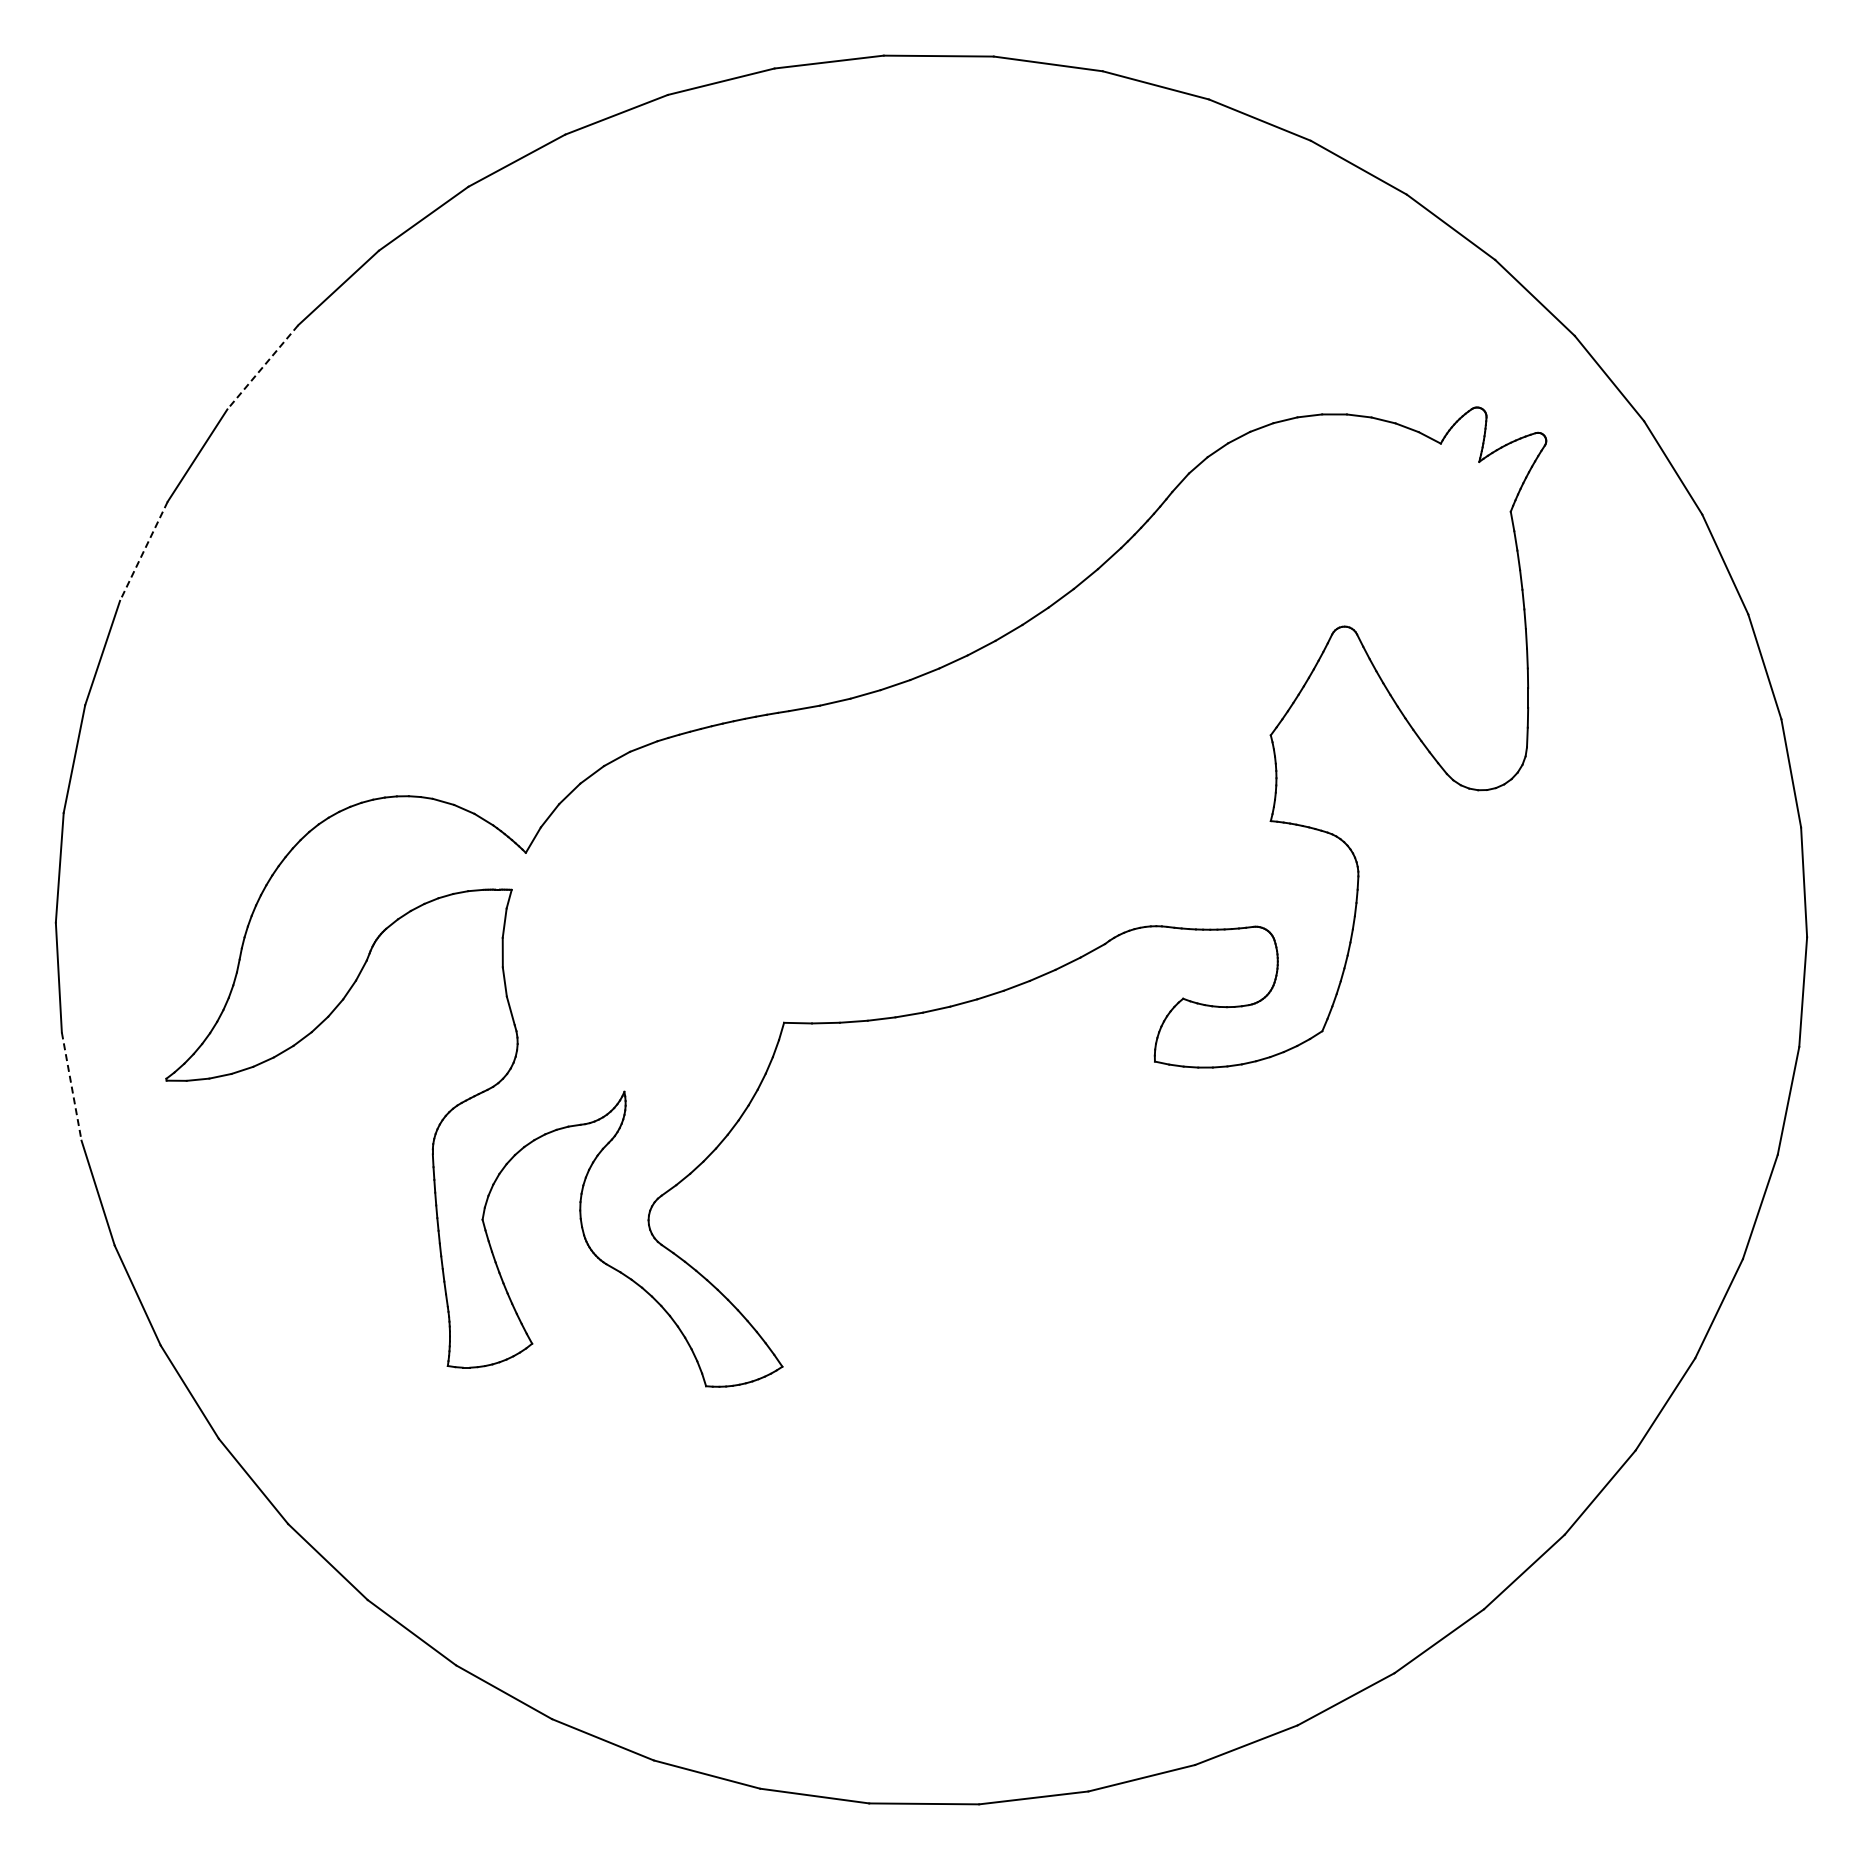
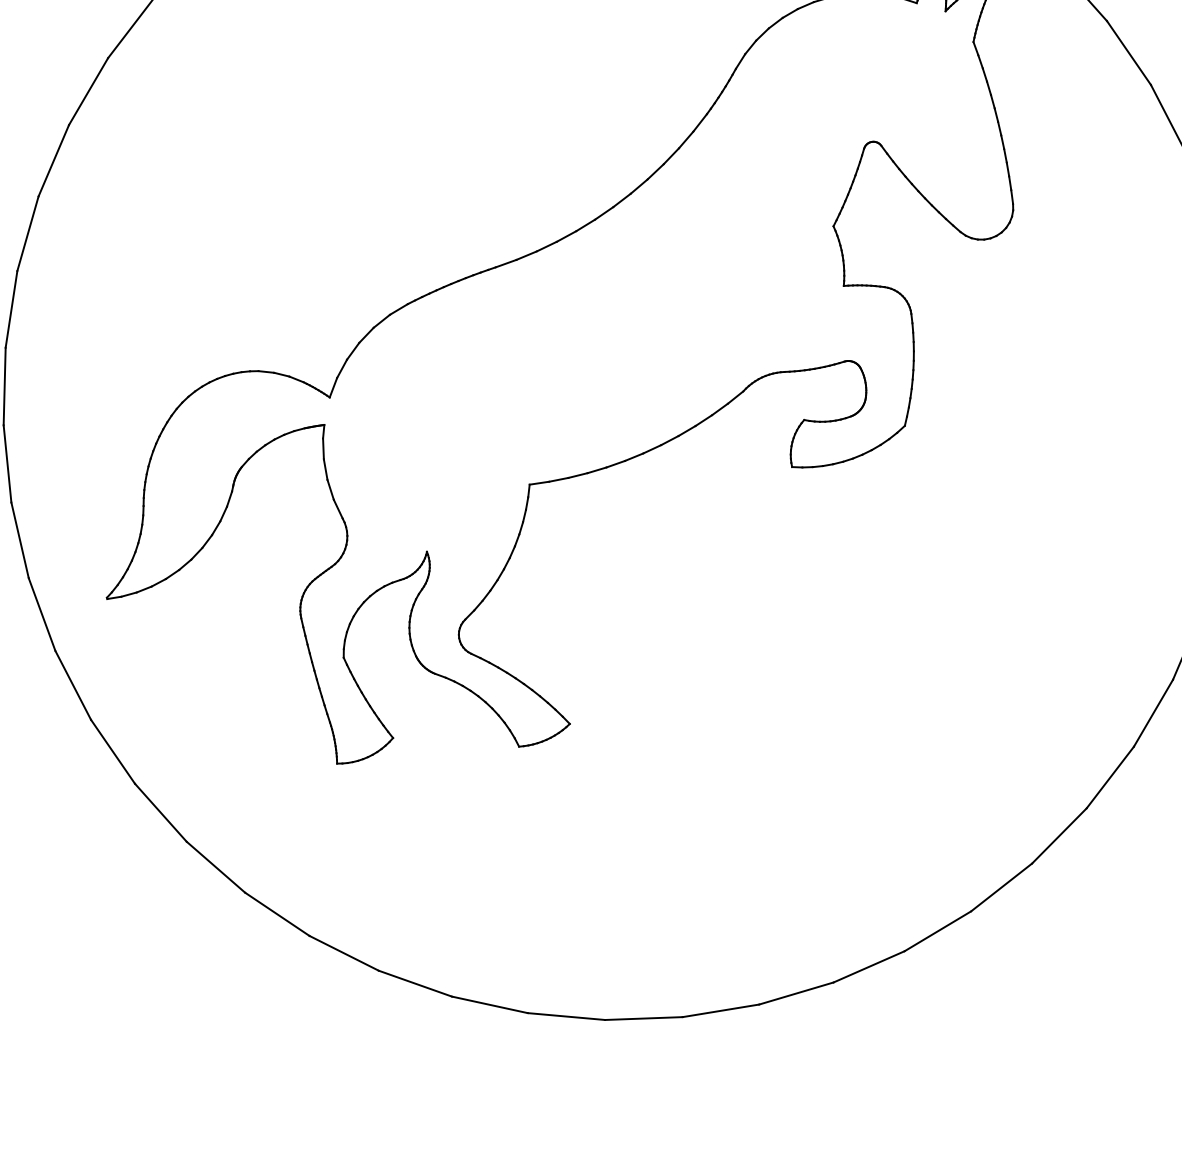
line: (262, 367) -> (88, 91), dashed -> solid
line: (143, 551) -> (27, 233), dashed -> solid
line: (71, 1086) -> (41, 614), dashed -> solid

